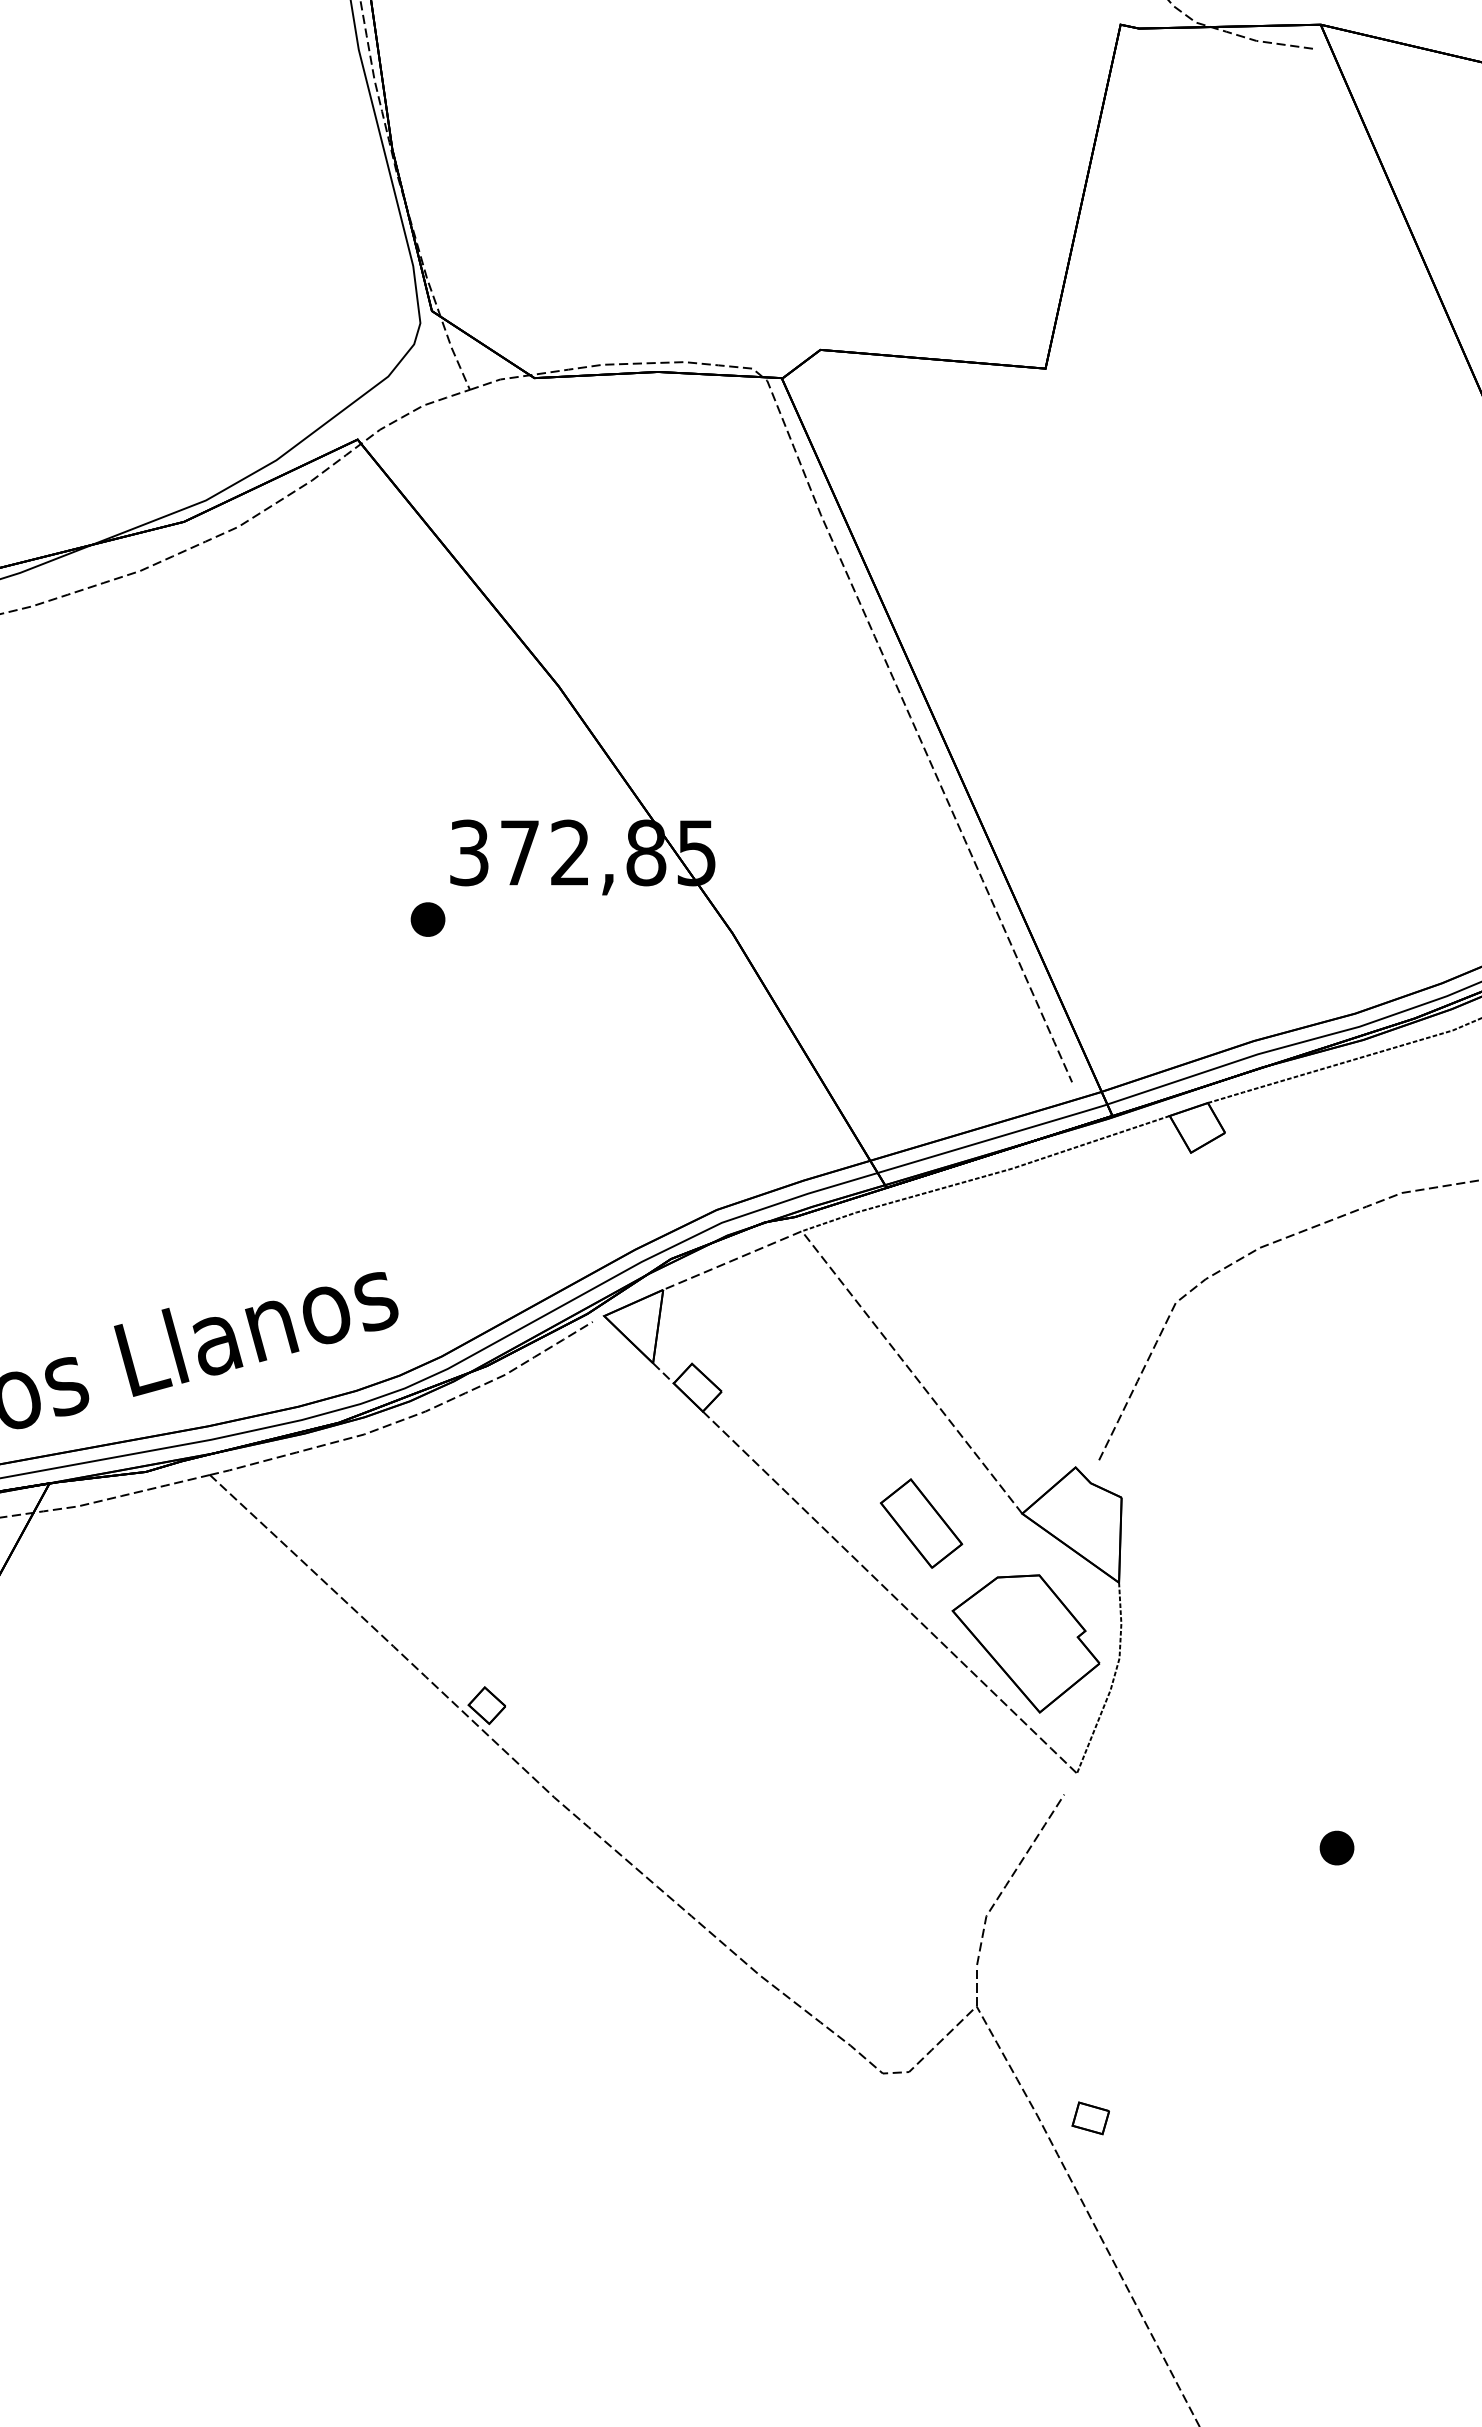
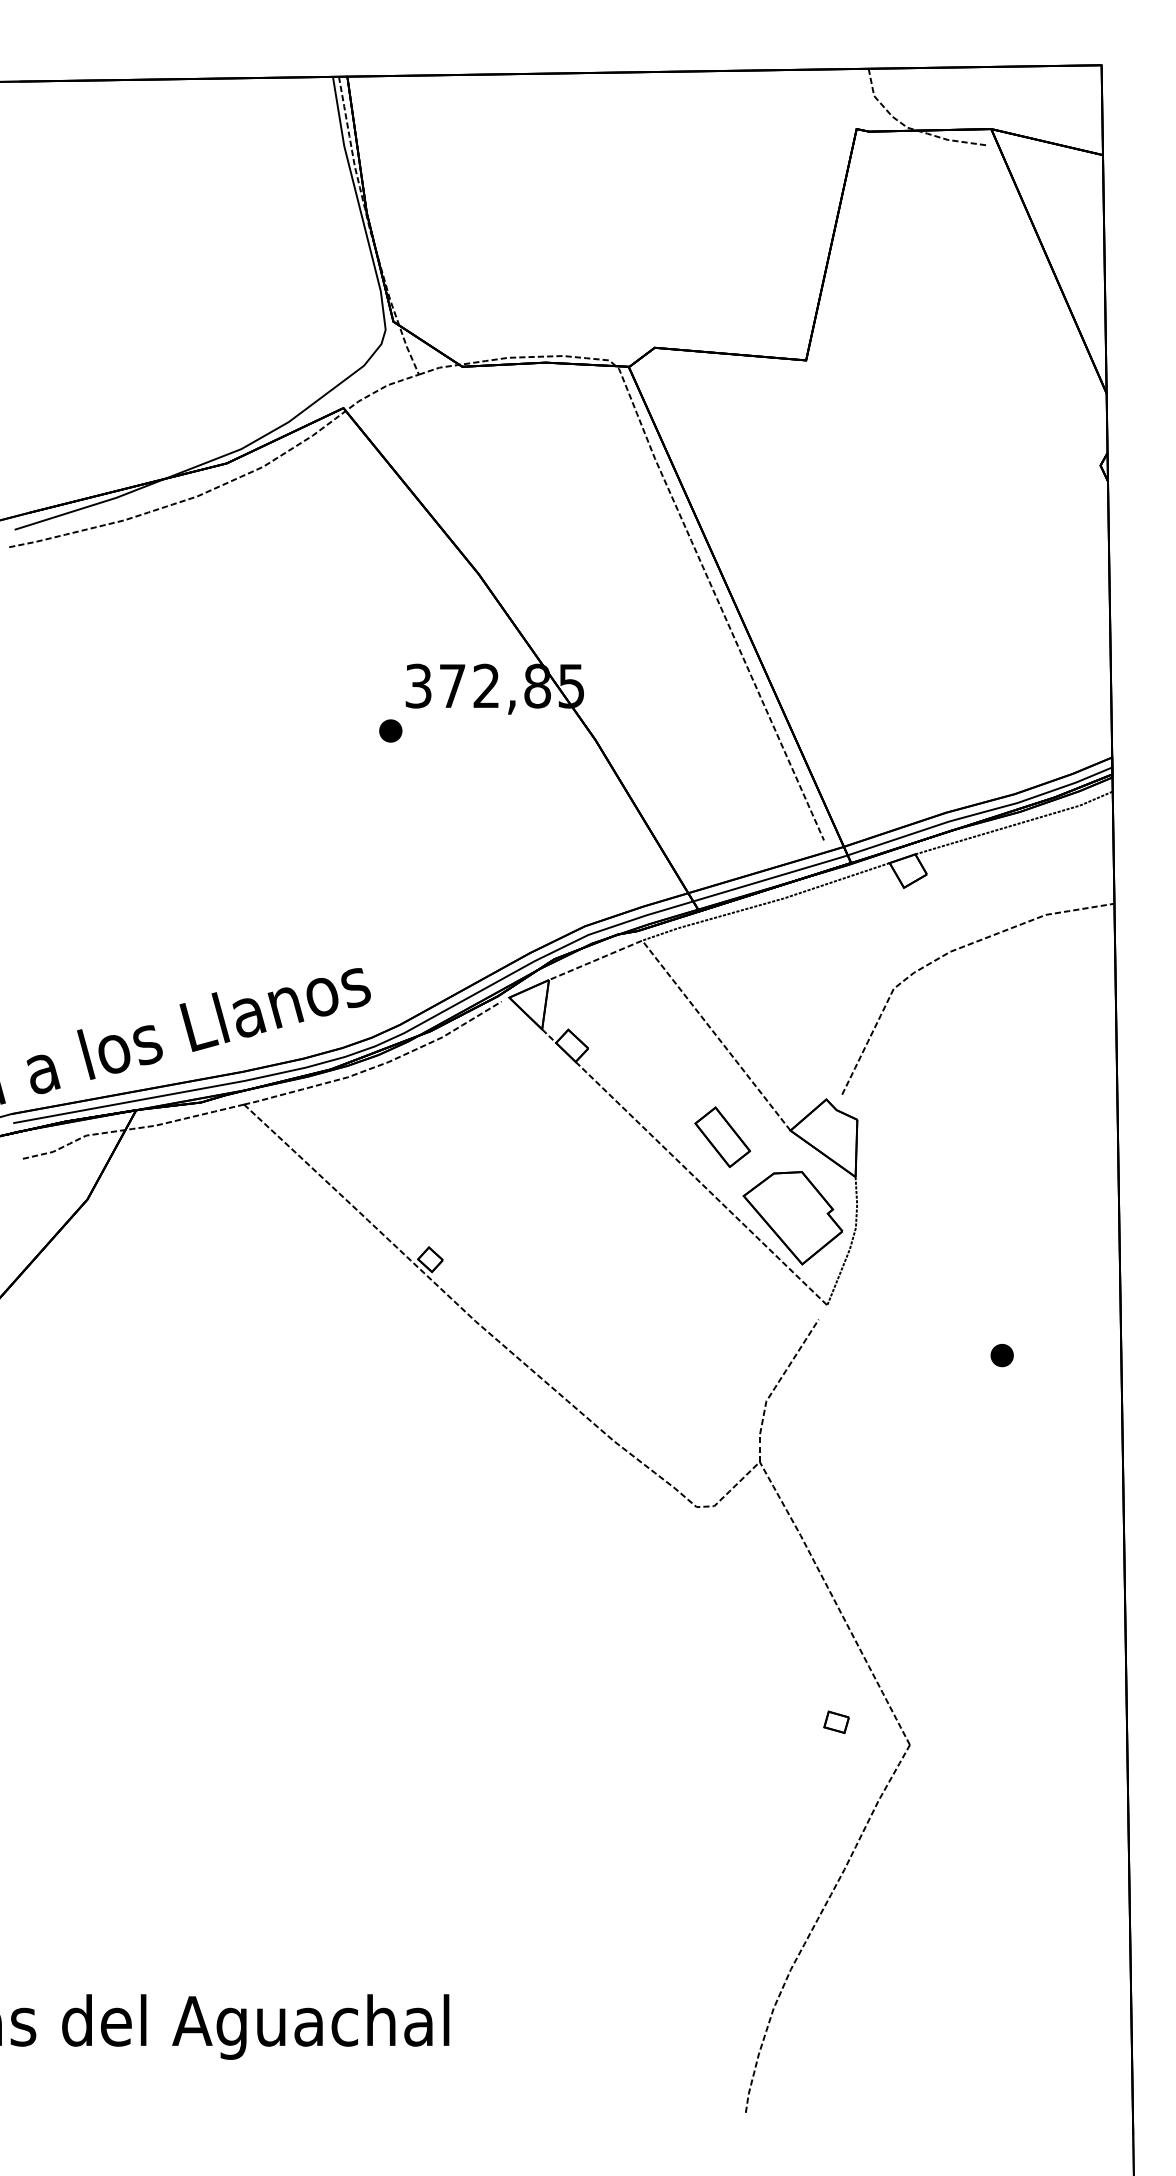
part: (1090, 2117) -> (836, 1721), moved

